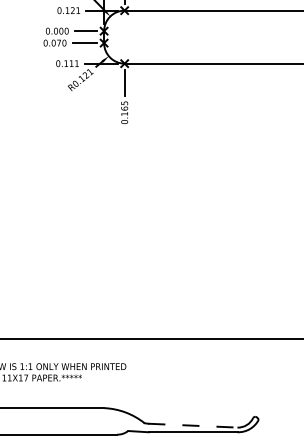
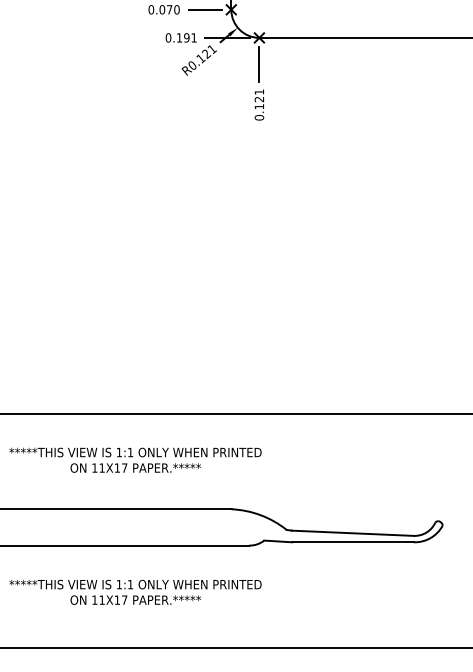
text: (71, 63) -> (186, 37), 0.111 -> 0.191
text: (124, 105) -> (259, 95), 0.165 -> 0.121
line: (193, 425) -> (353, 533), dashed -> solid

